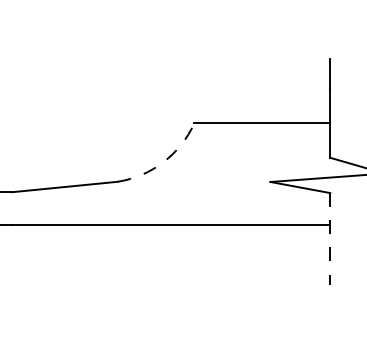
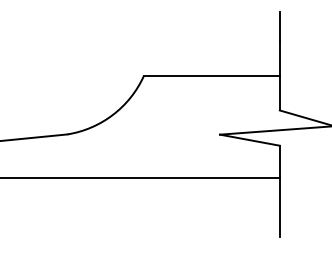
arc: (163, 162) -> (113, 115), dashed -> solid
line: (330, 238) -> (280, 191), dashed -> solid

